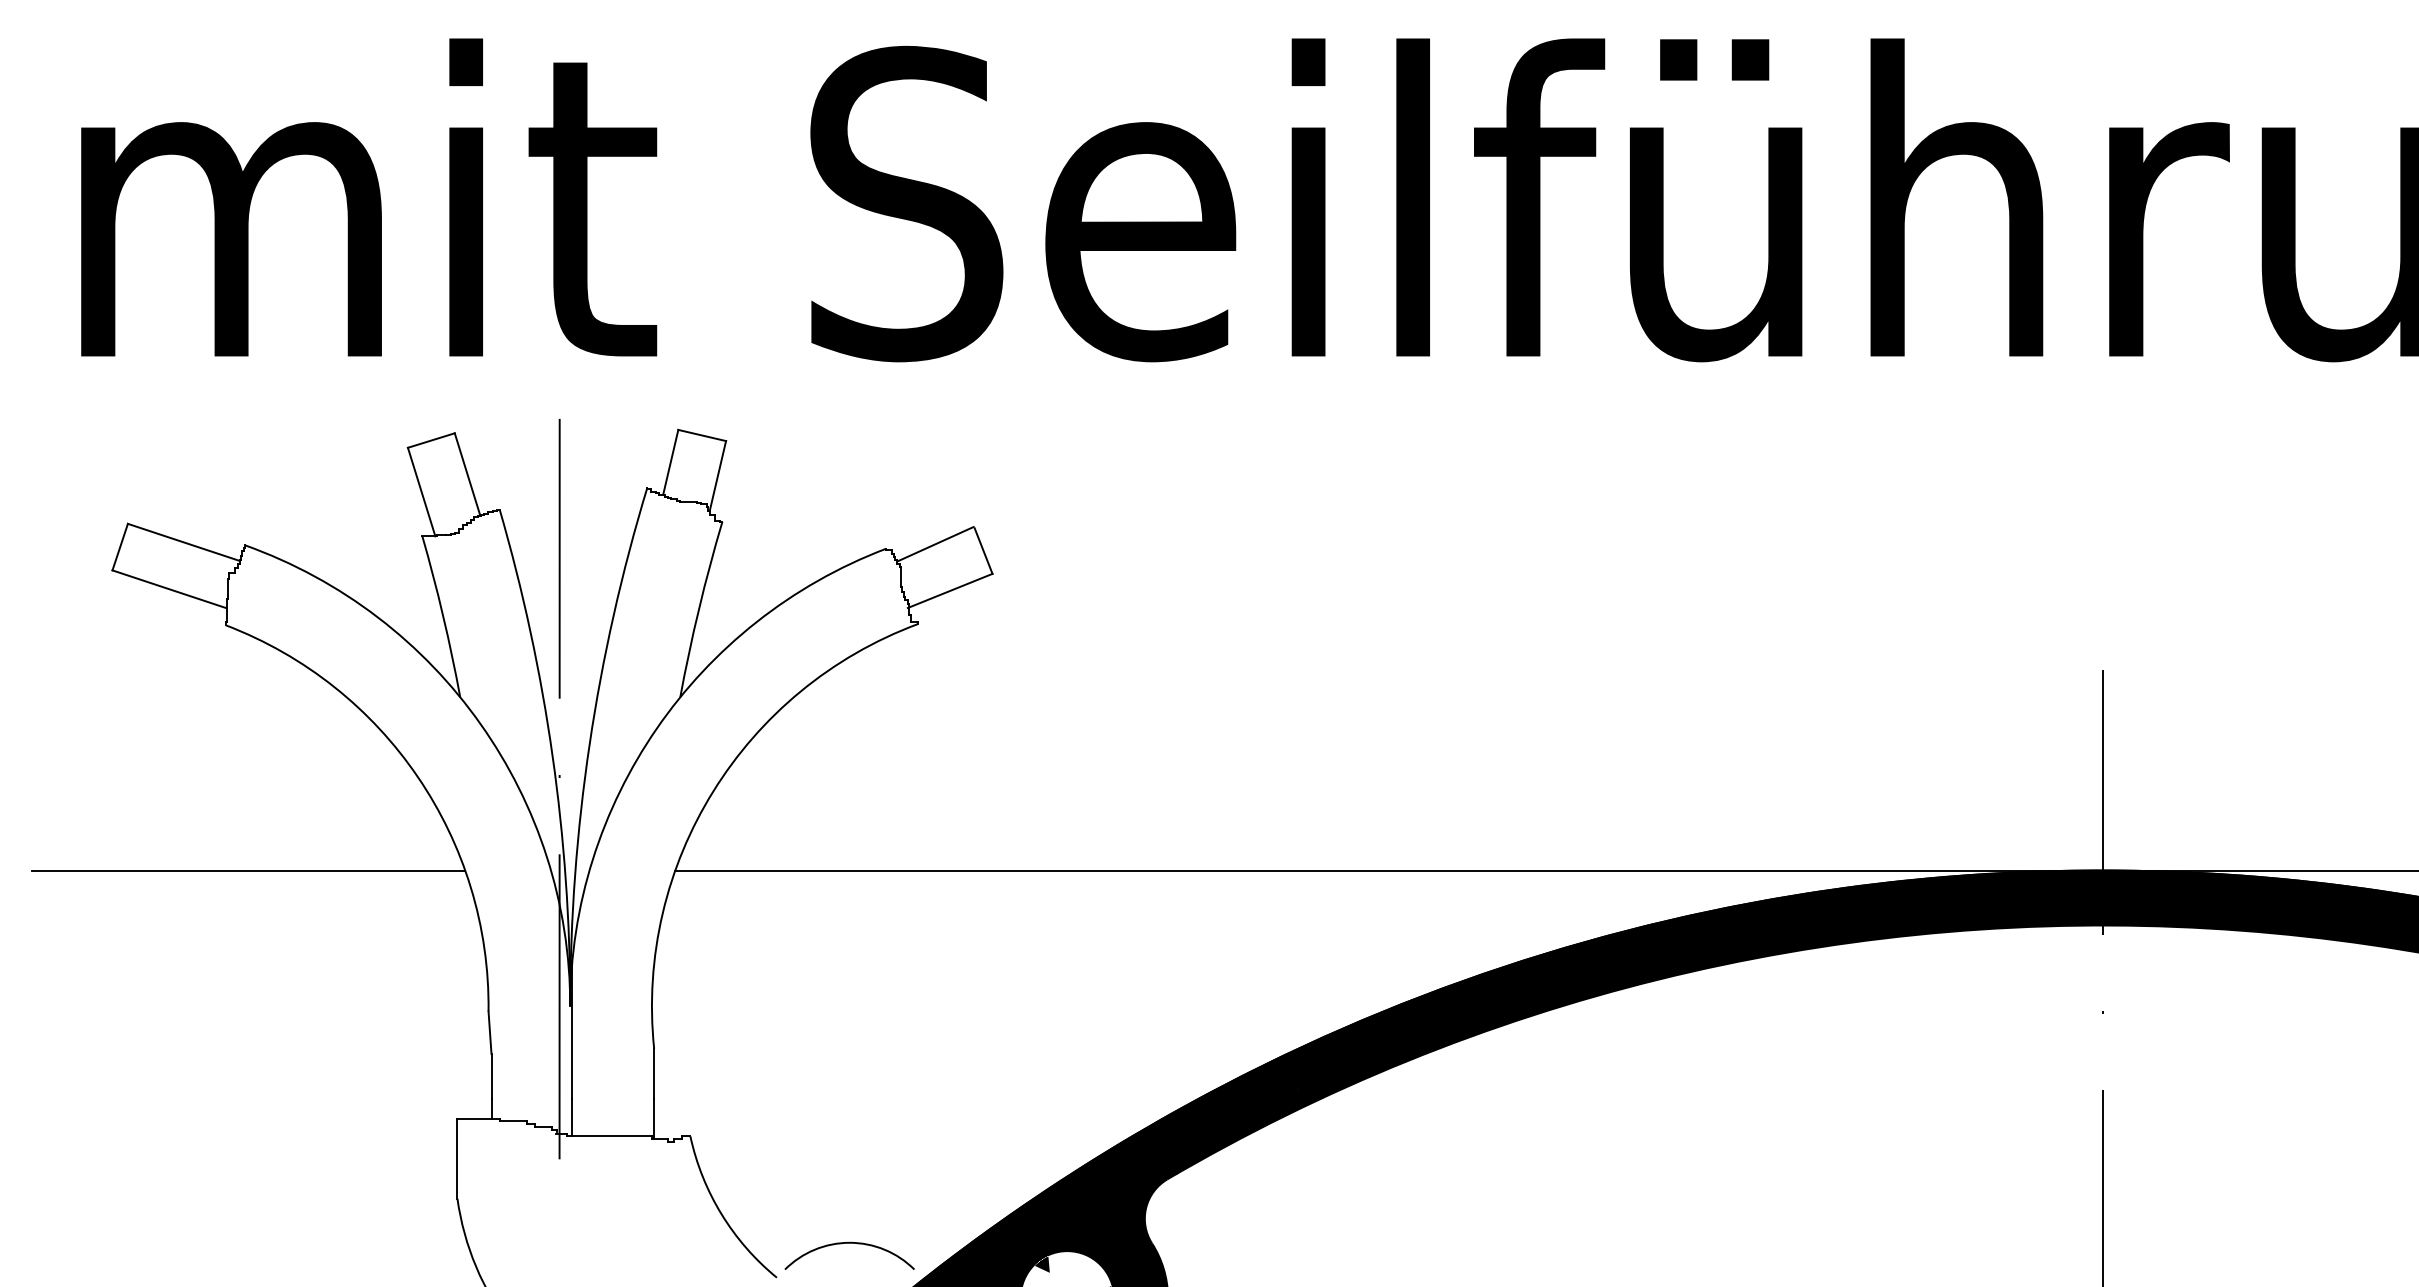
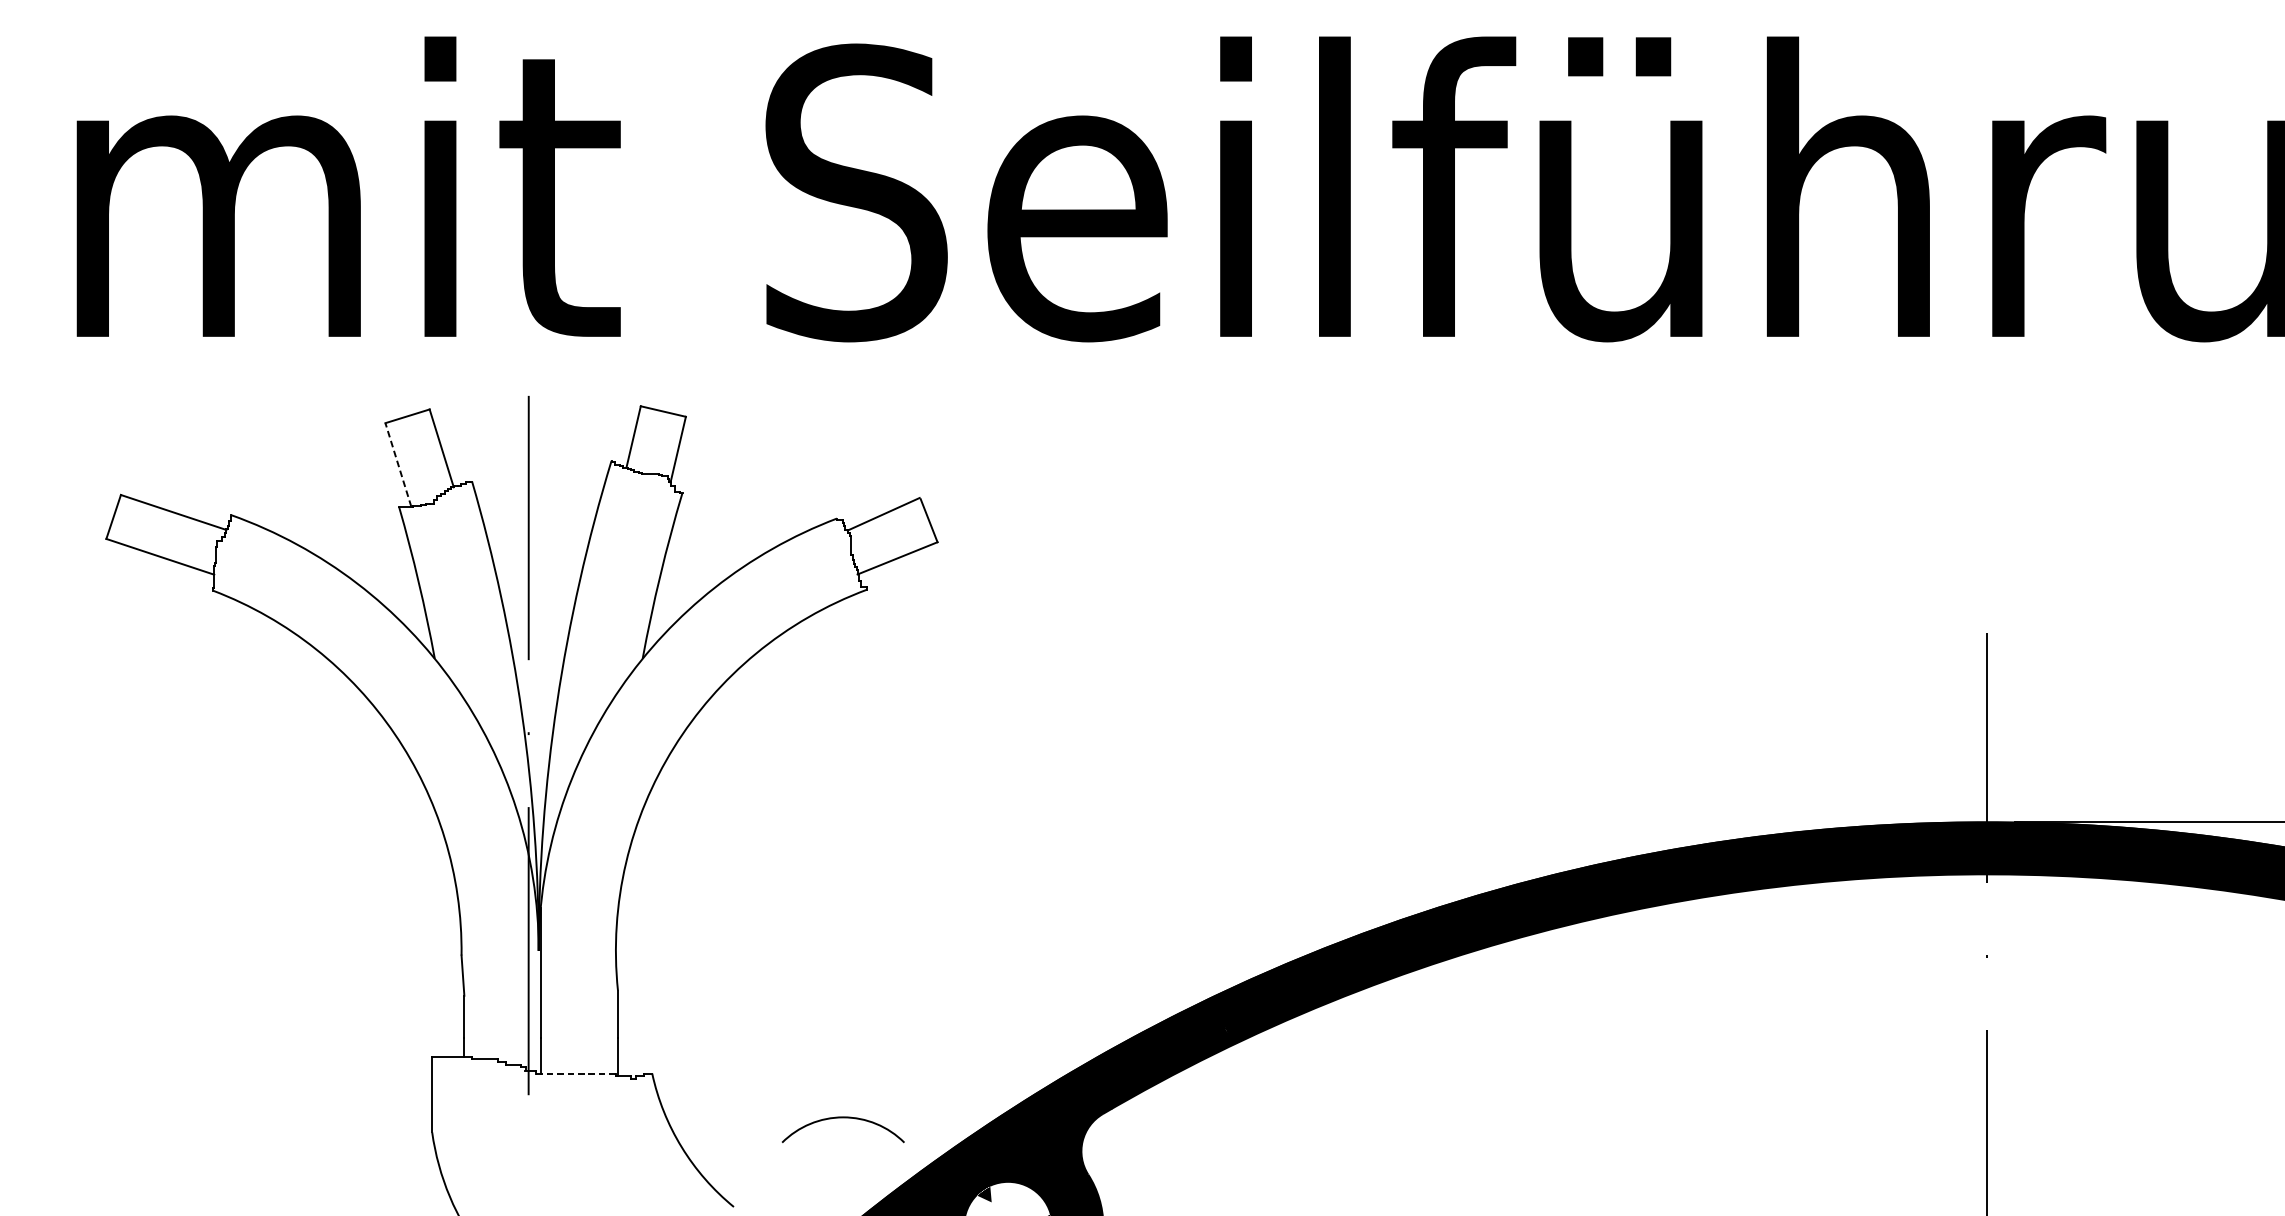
line: (421, 491) -> (398, 464), solid -> dashed
line: (248, 870) -> (234, 822), removed
line: (1389, 870) -> (1312, 822), removed
line: (608, 1136) -> (574, 1073), solid -> dashed
arc: (849, 1243) -> (843, 1118), moved

